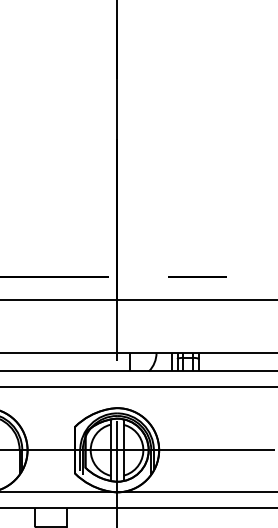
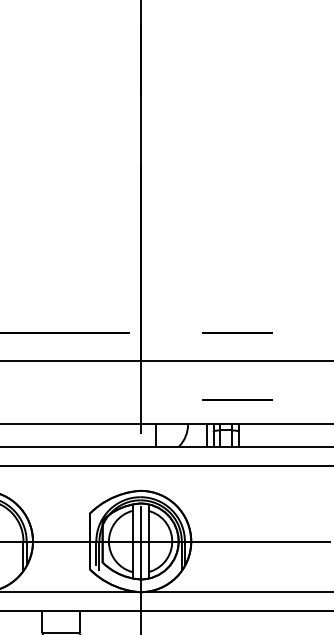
line: (197, 332) -> (237, 399), added

